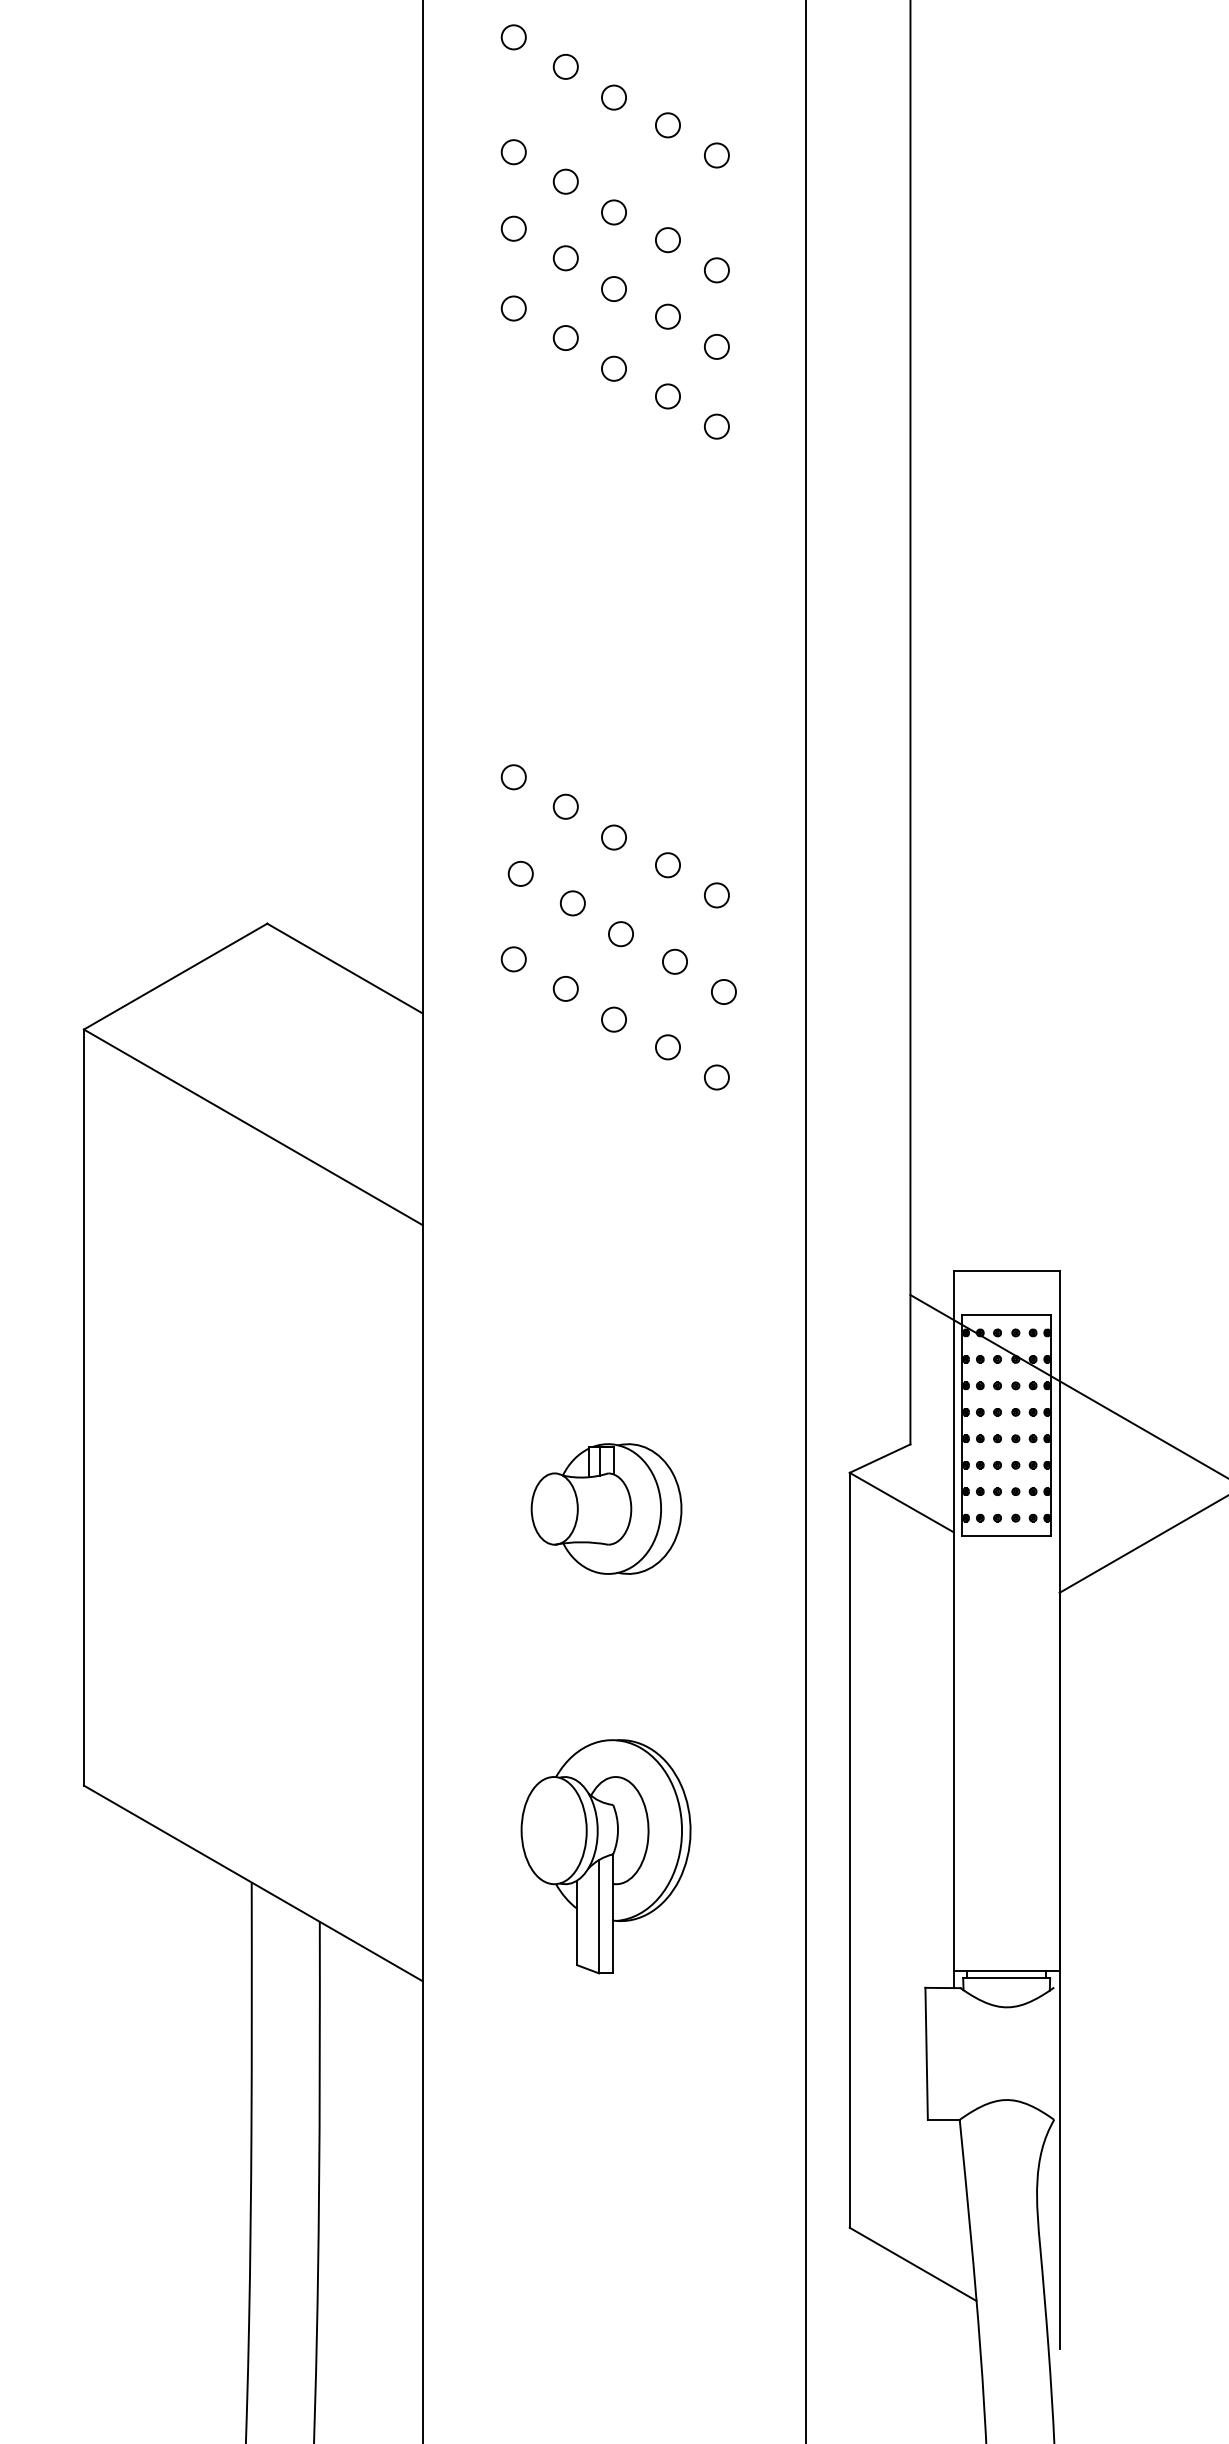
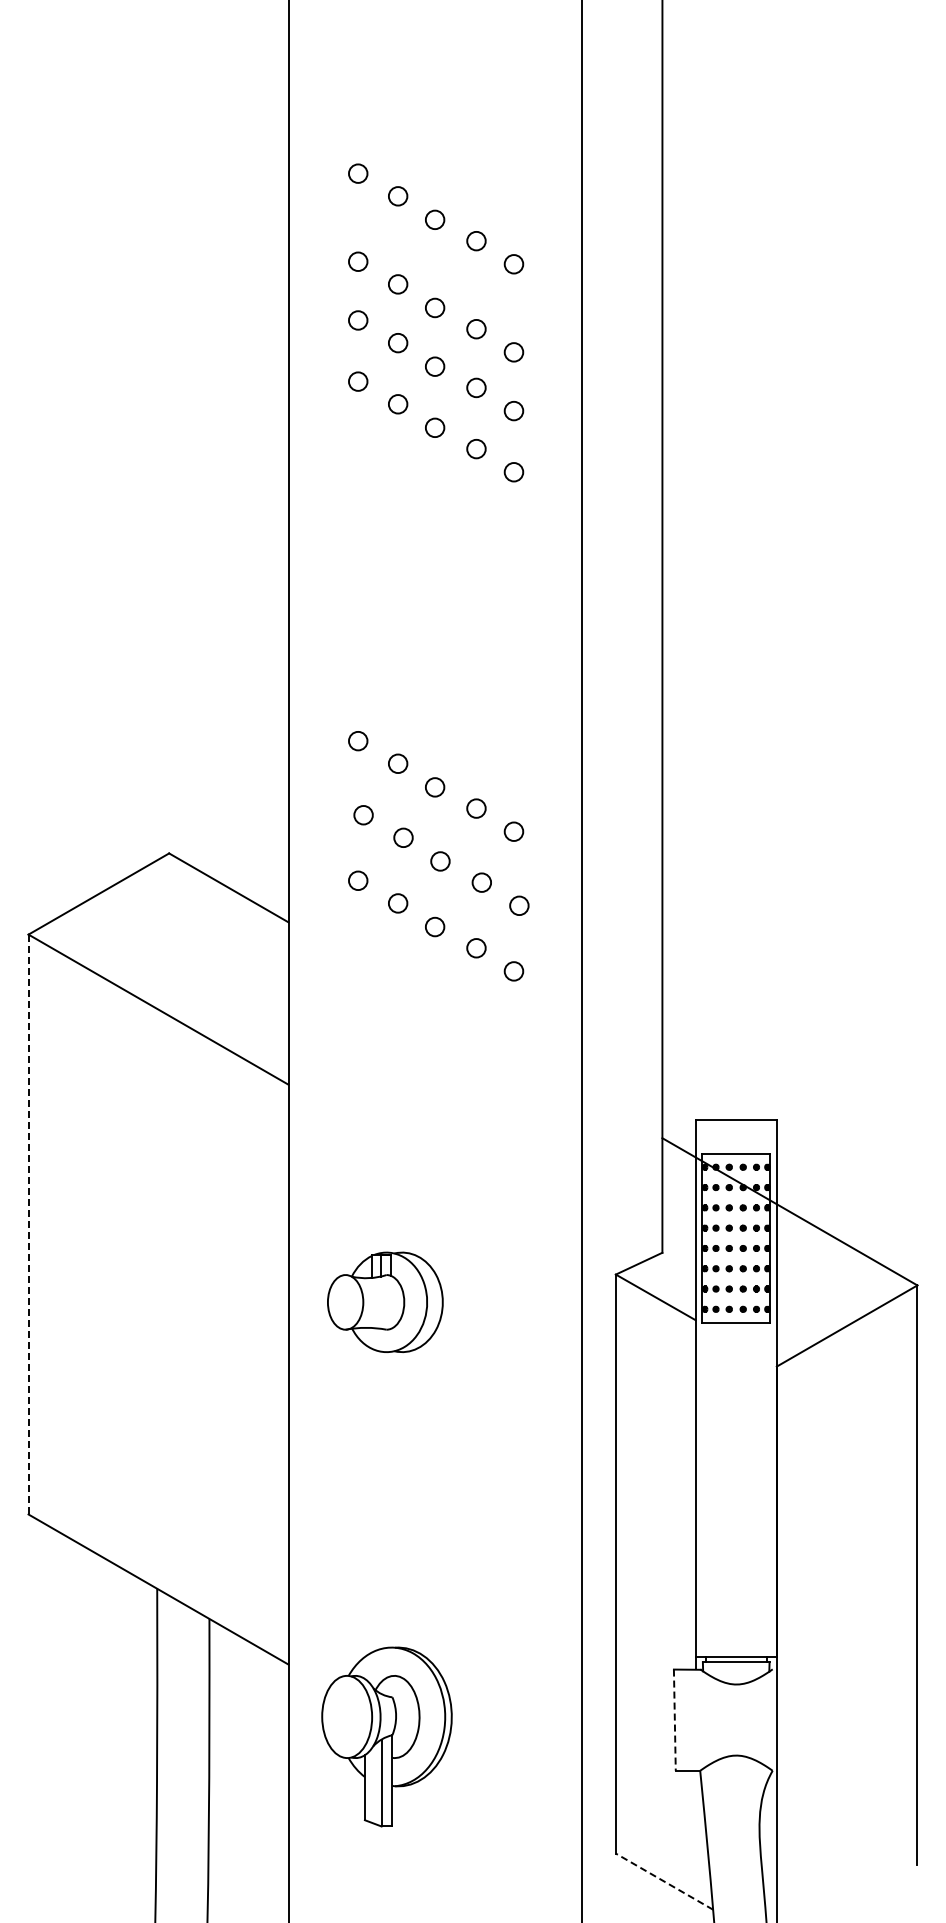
line: (83, 1407) -> (28, 1224), solid -> dashed
part: (606, 1507) -> (385, 1301), moved
part: (605, 1856) -> (386, 1736), moved
line: (926, 2054) -> (674, 1720), solid -> dashed
line: (913, 2264) -> (664, 1881), solid -> dashed

